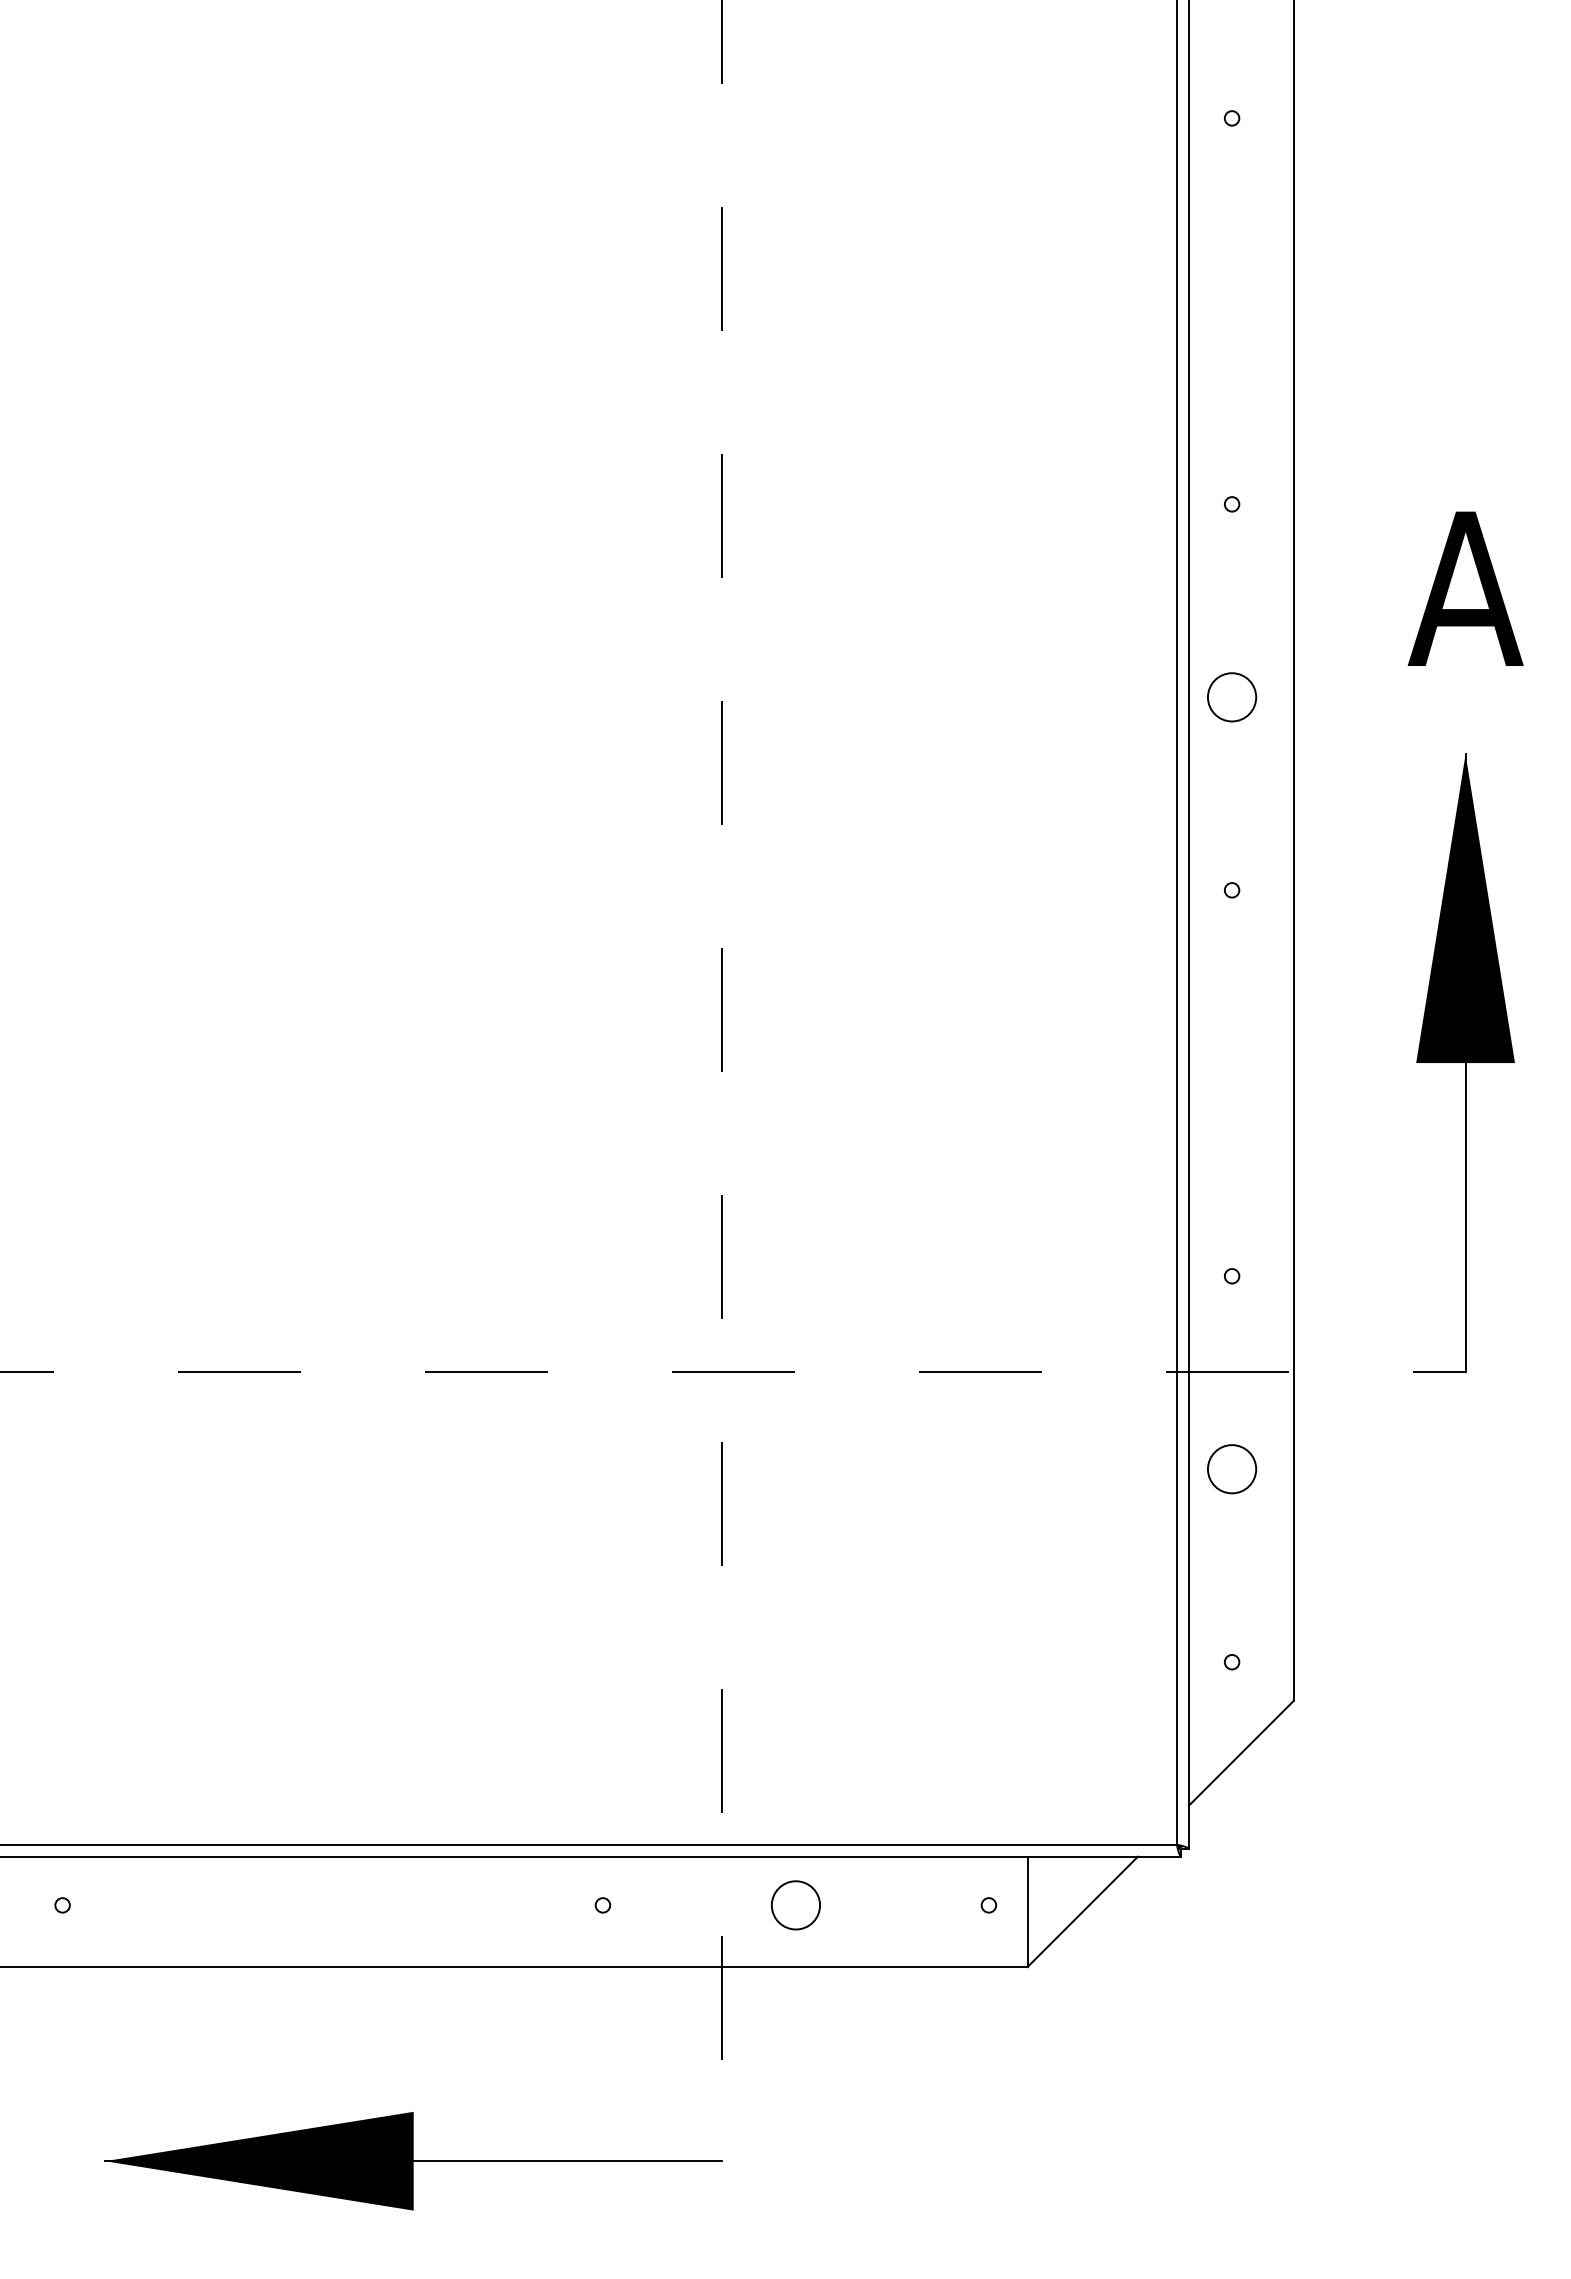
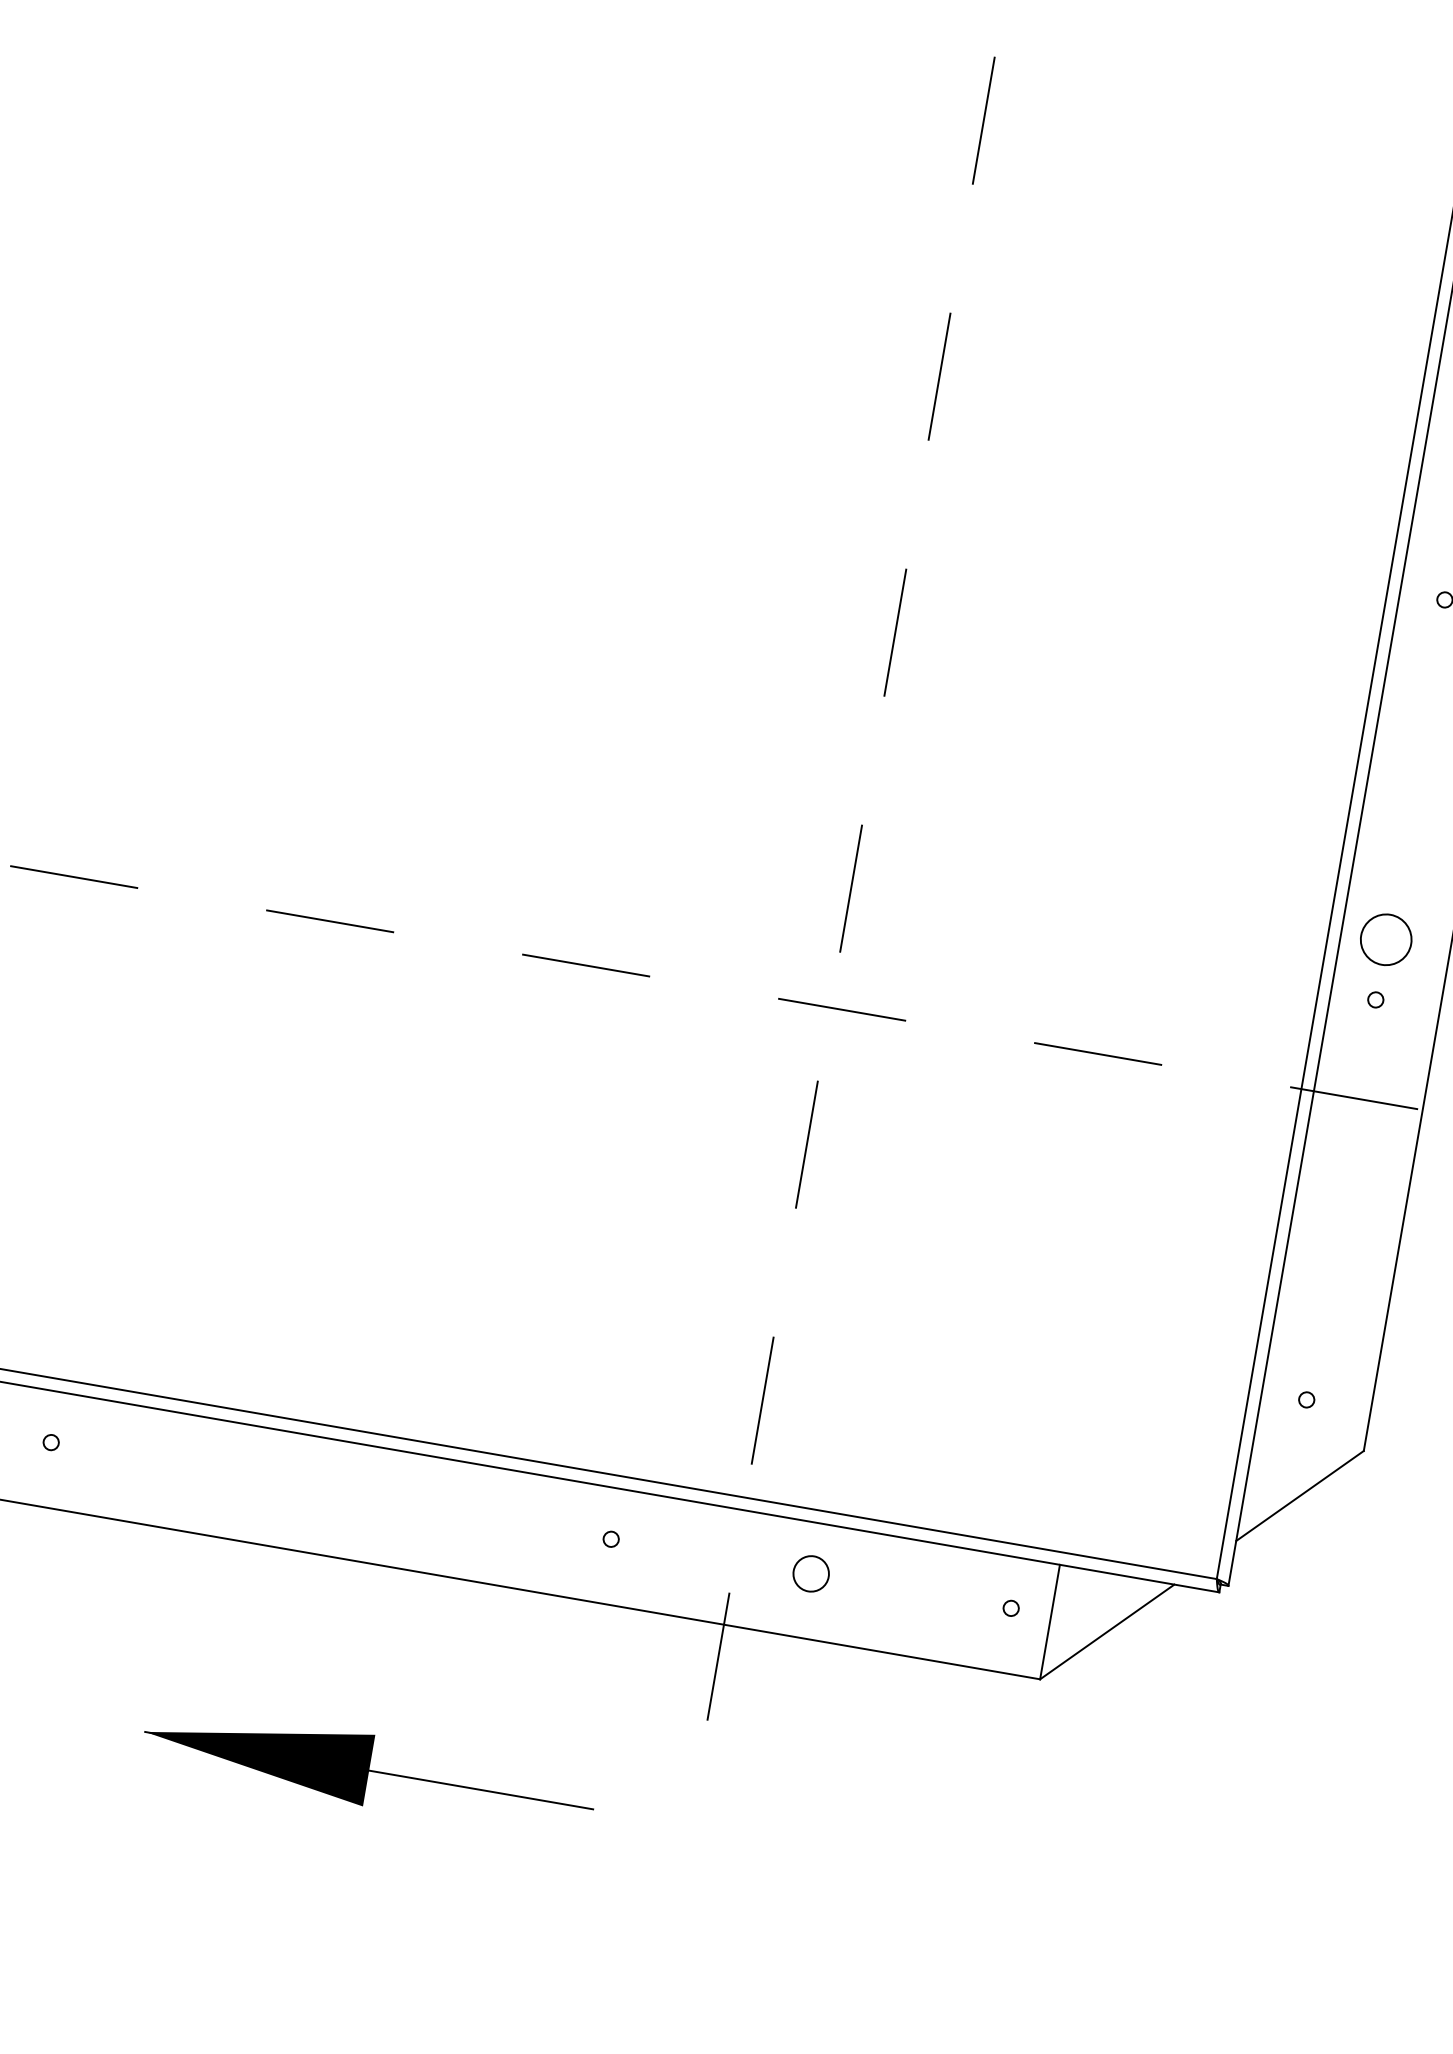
circle: (1232, 1469) -> (1386, 940), moved
circle: (795, 1905) -> (810, 1573), size x0.7
part: (413, 2161) -> (369, 1770), size x0.7

